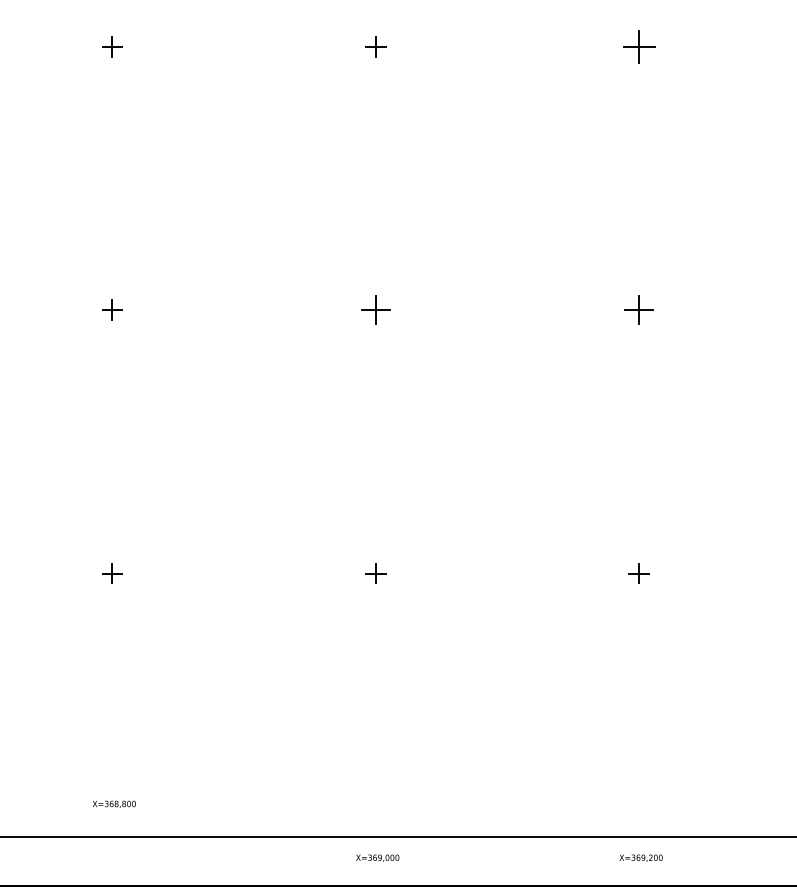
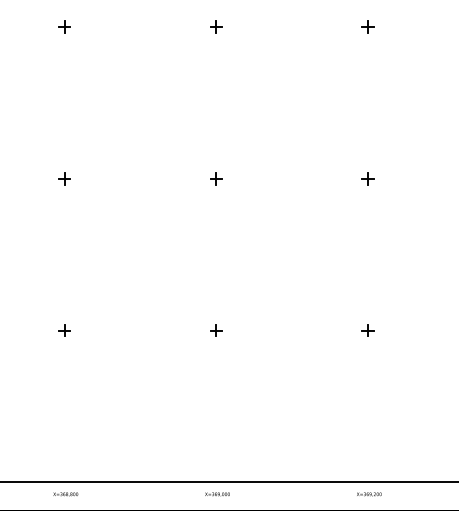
part: (638, 45) -> (367, 26), size x0.62
part: (375, 309) -> (216, 178), size x0.71
part: (638, 309) -> (367, 178), size x0.71
text: (113, 804) -> (65, 494), moved

